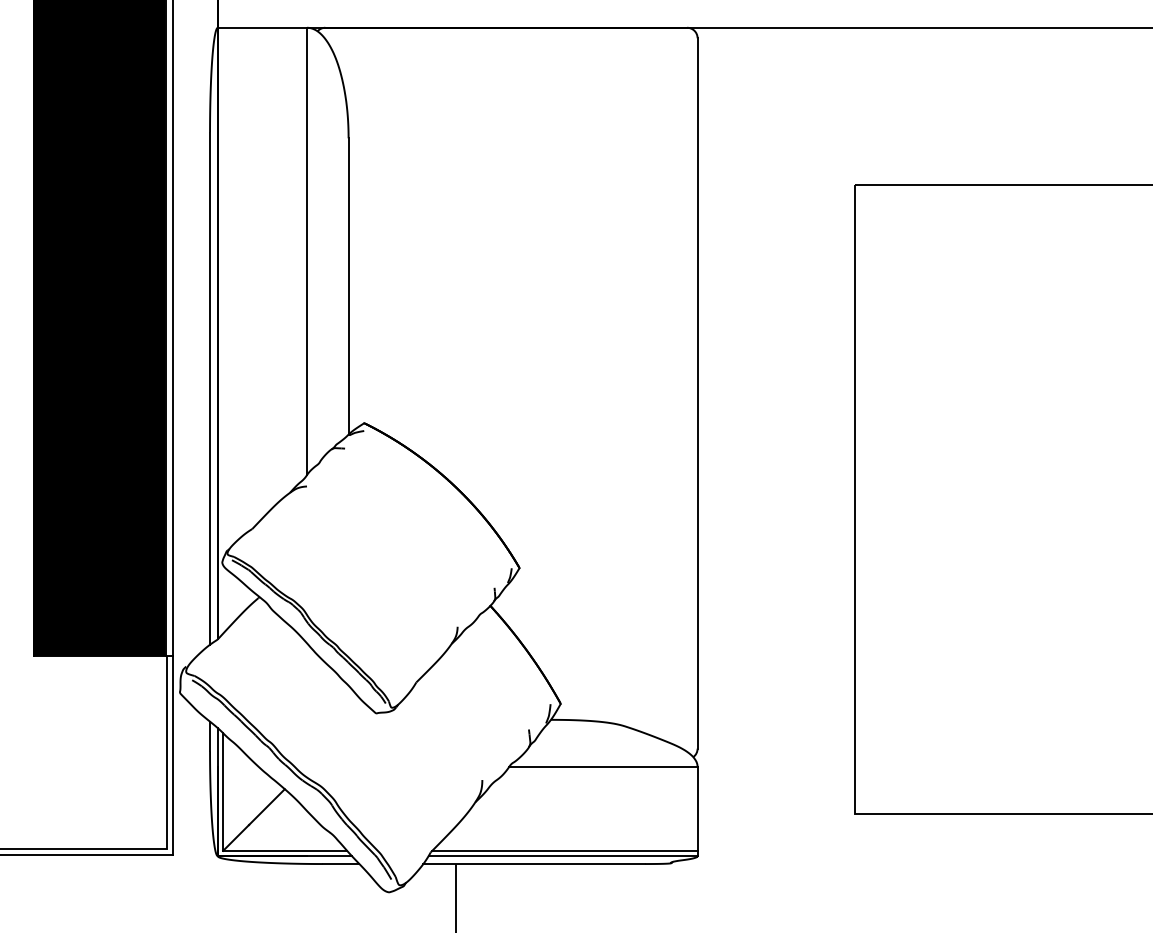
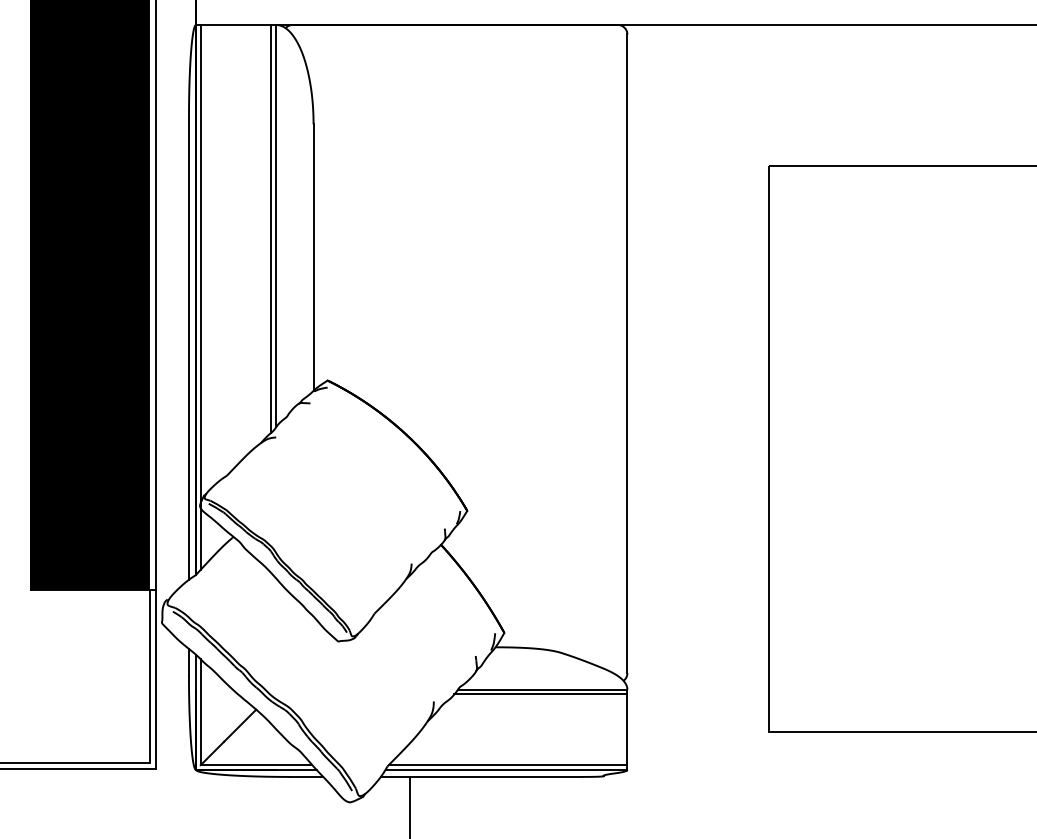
line: (301, 254) -> (271, 228), added
line: (222, 330) -> (200, 297), added
line: (600, 772) -> (540, 694), added

